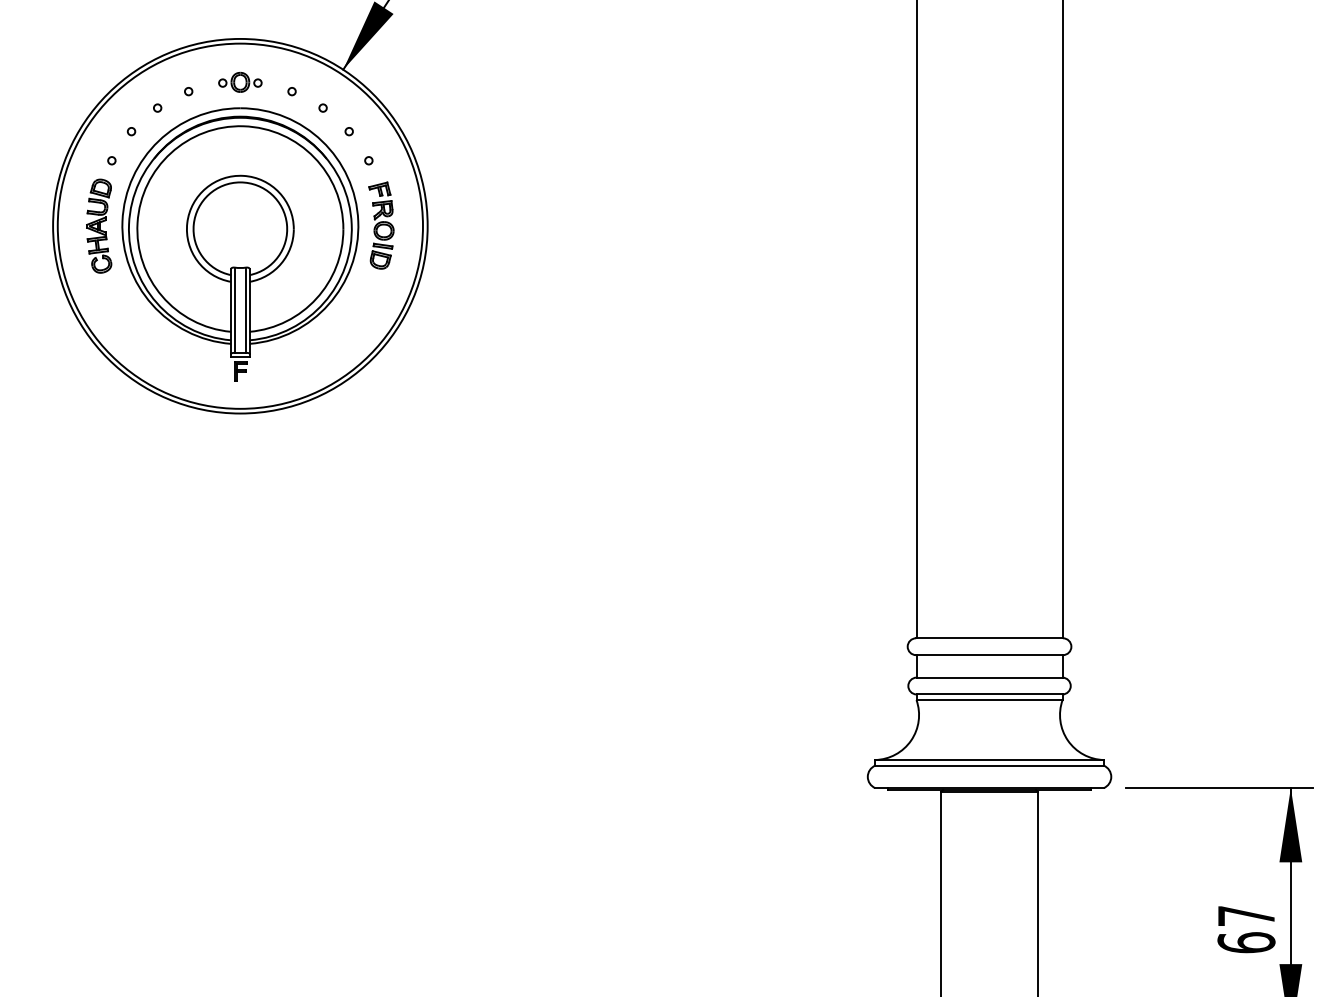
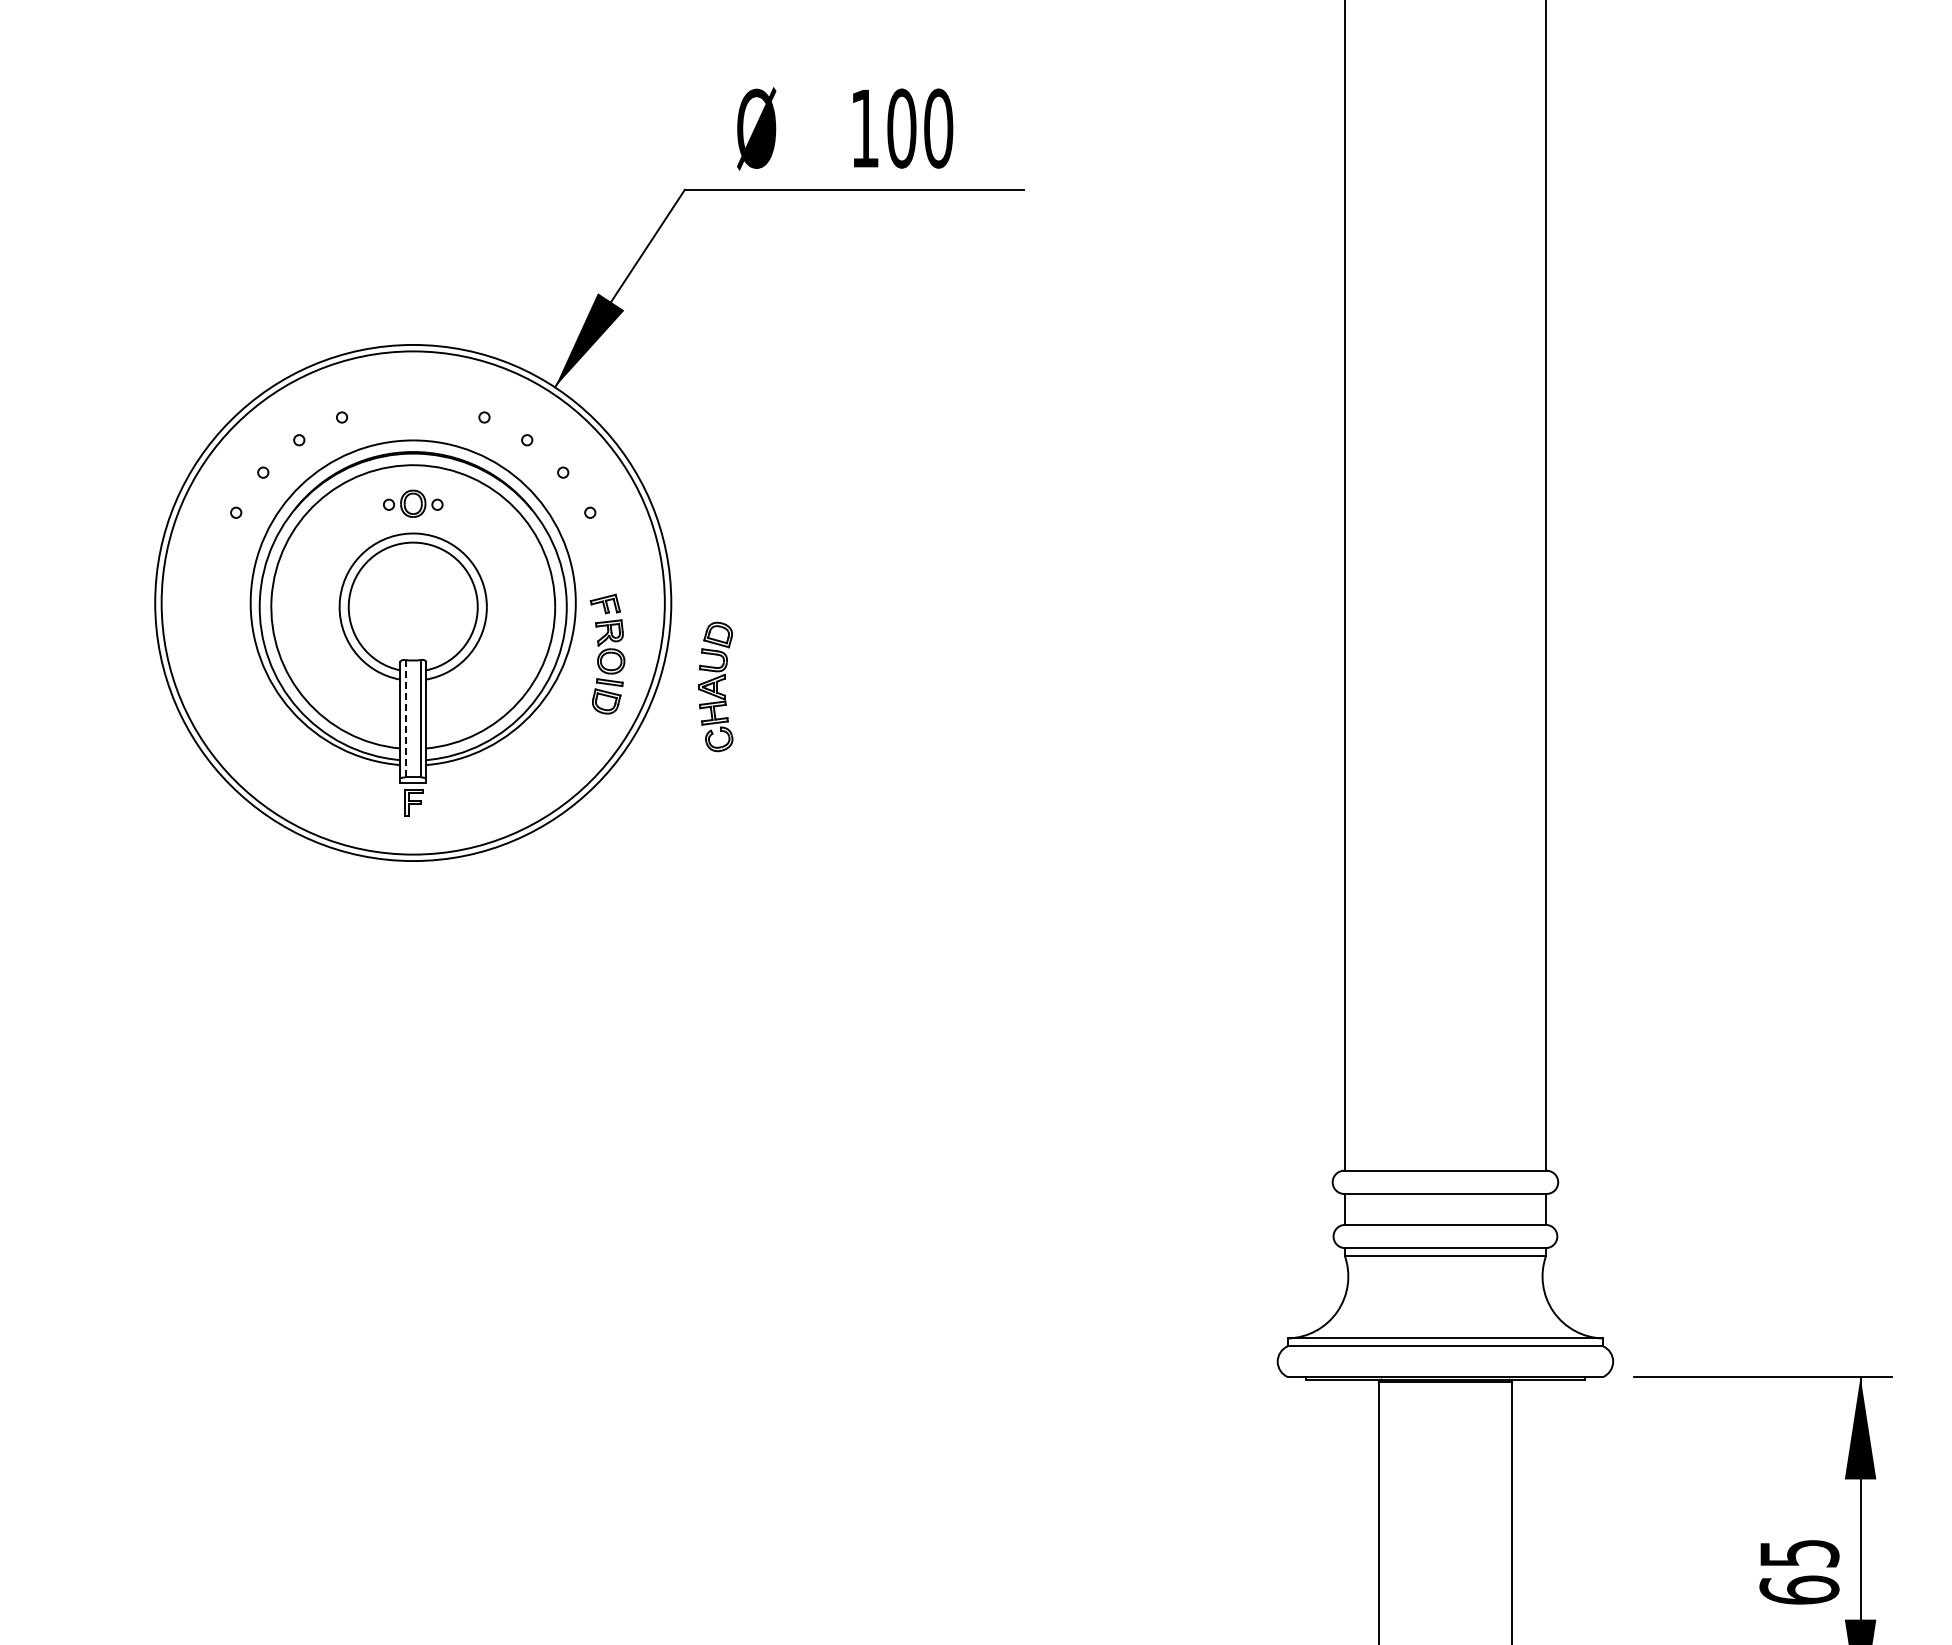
part: (240, 82) -> (413, 503), moved
part: (99, 225) -> (715, 686), moved
part: (381, 225) -> (607, 653), moved
line: (234, 310) -> (405, 718), solid -> dashed
text: (1246, 916) -> (1799, 1553), 67 -> 65

